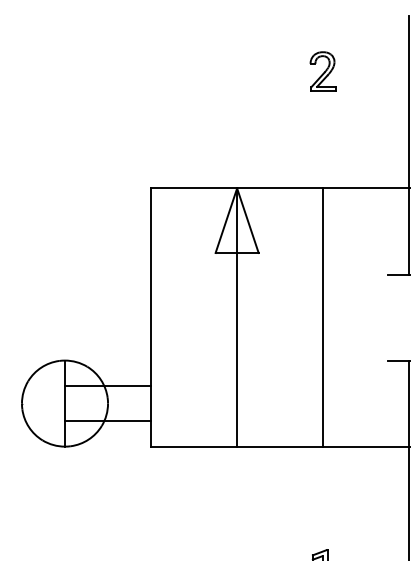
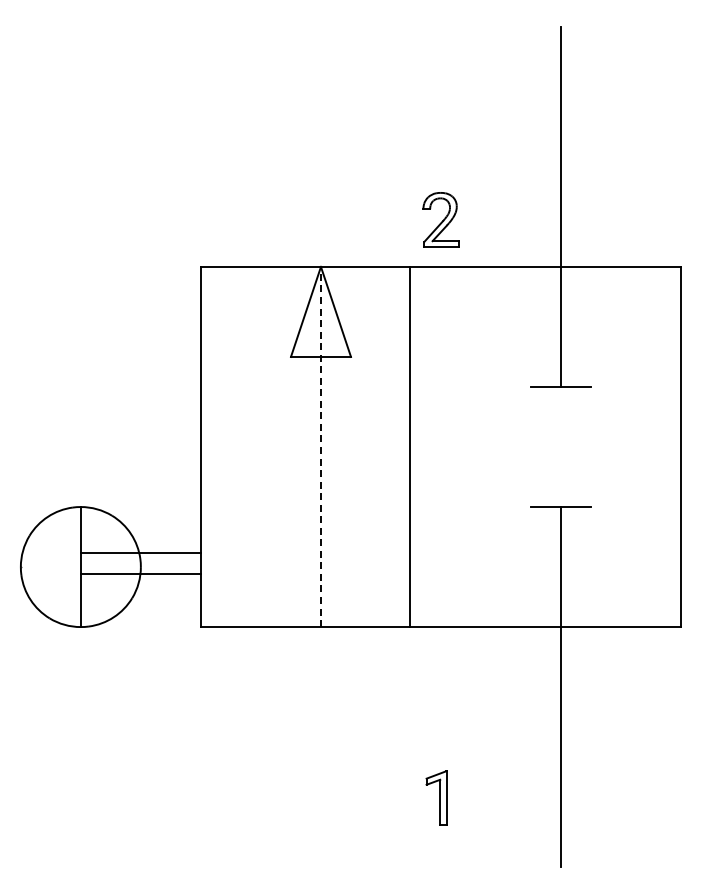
part: (322, 71) -> (440, 219), moved
line: (236, 317) -> (320, 446), solid -> dashed
line: (323, 317) -> (410, 446), moved
line: (107, 386) -> (140, 574), moved
line: (107, 421) -> (140, 553), moved

